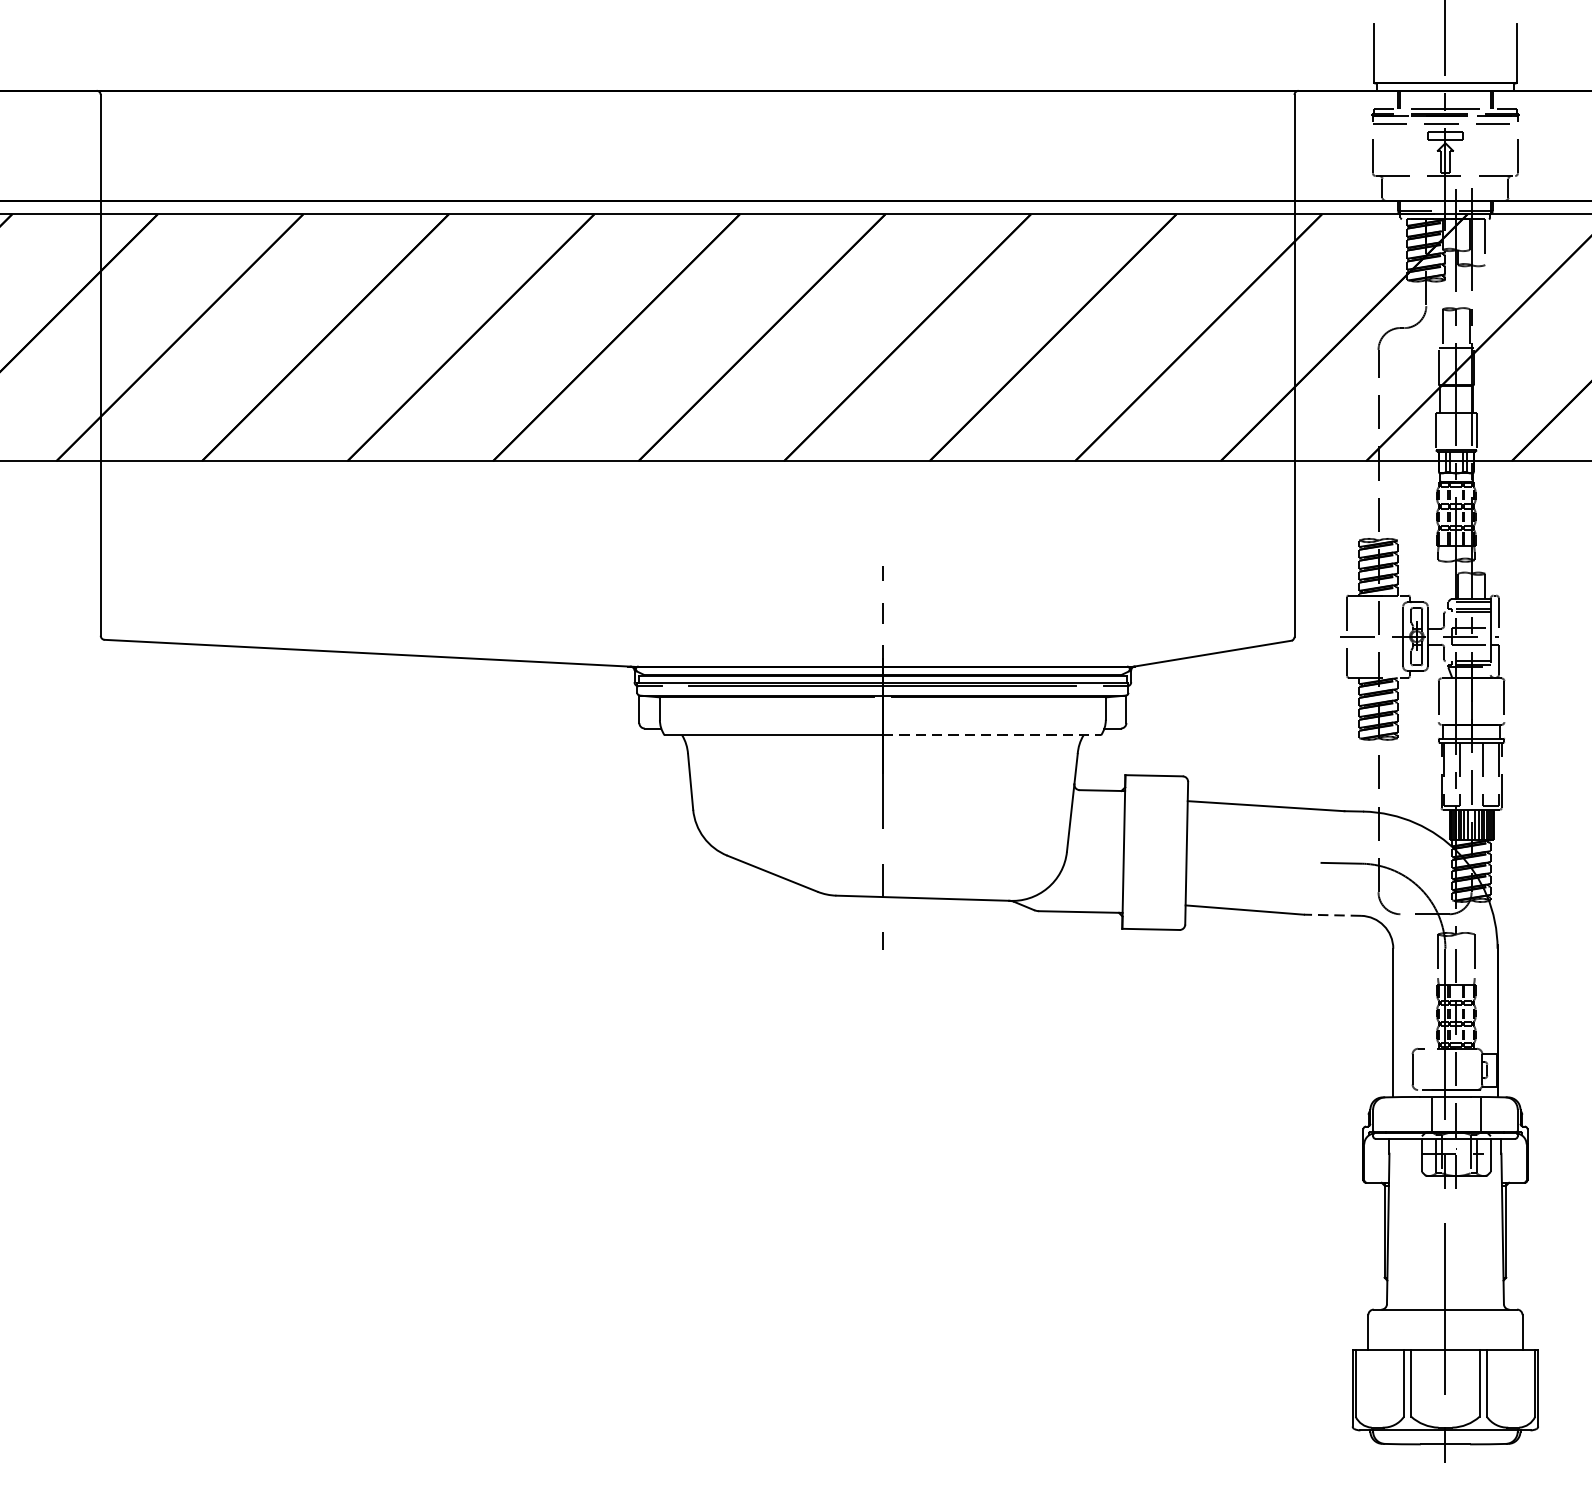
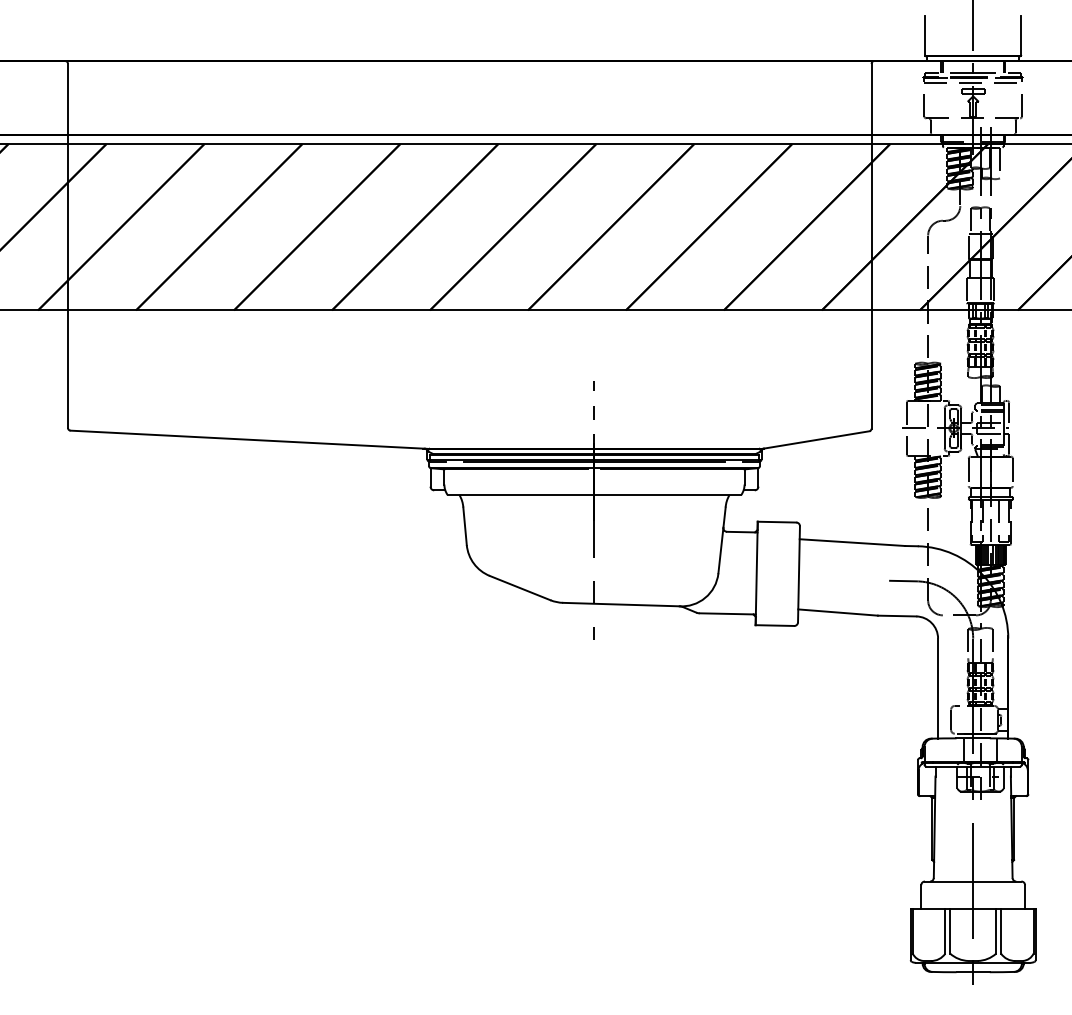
line: (992, 734) -> (668, 494), dashed -> solid
line: (1331, 915) -> (896, 616), dashed -> solid

